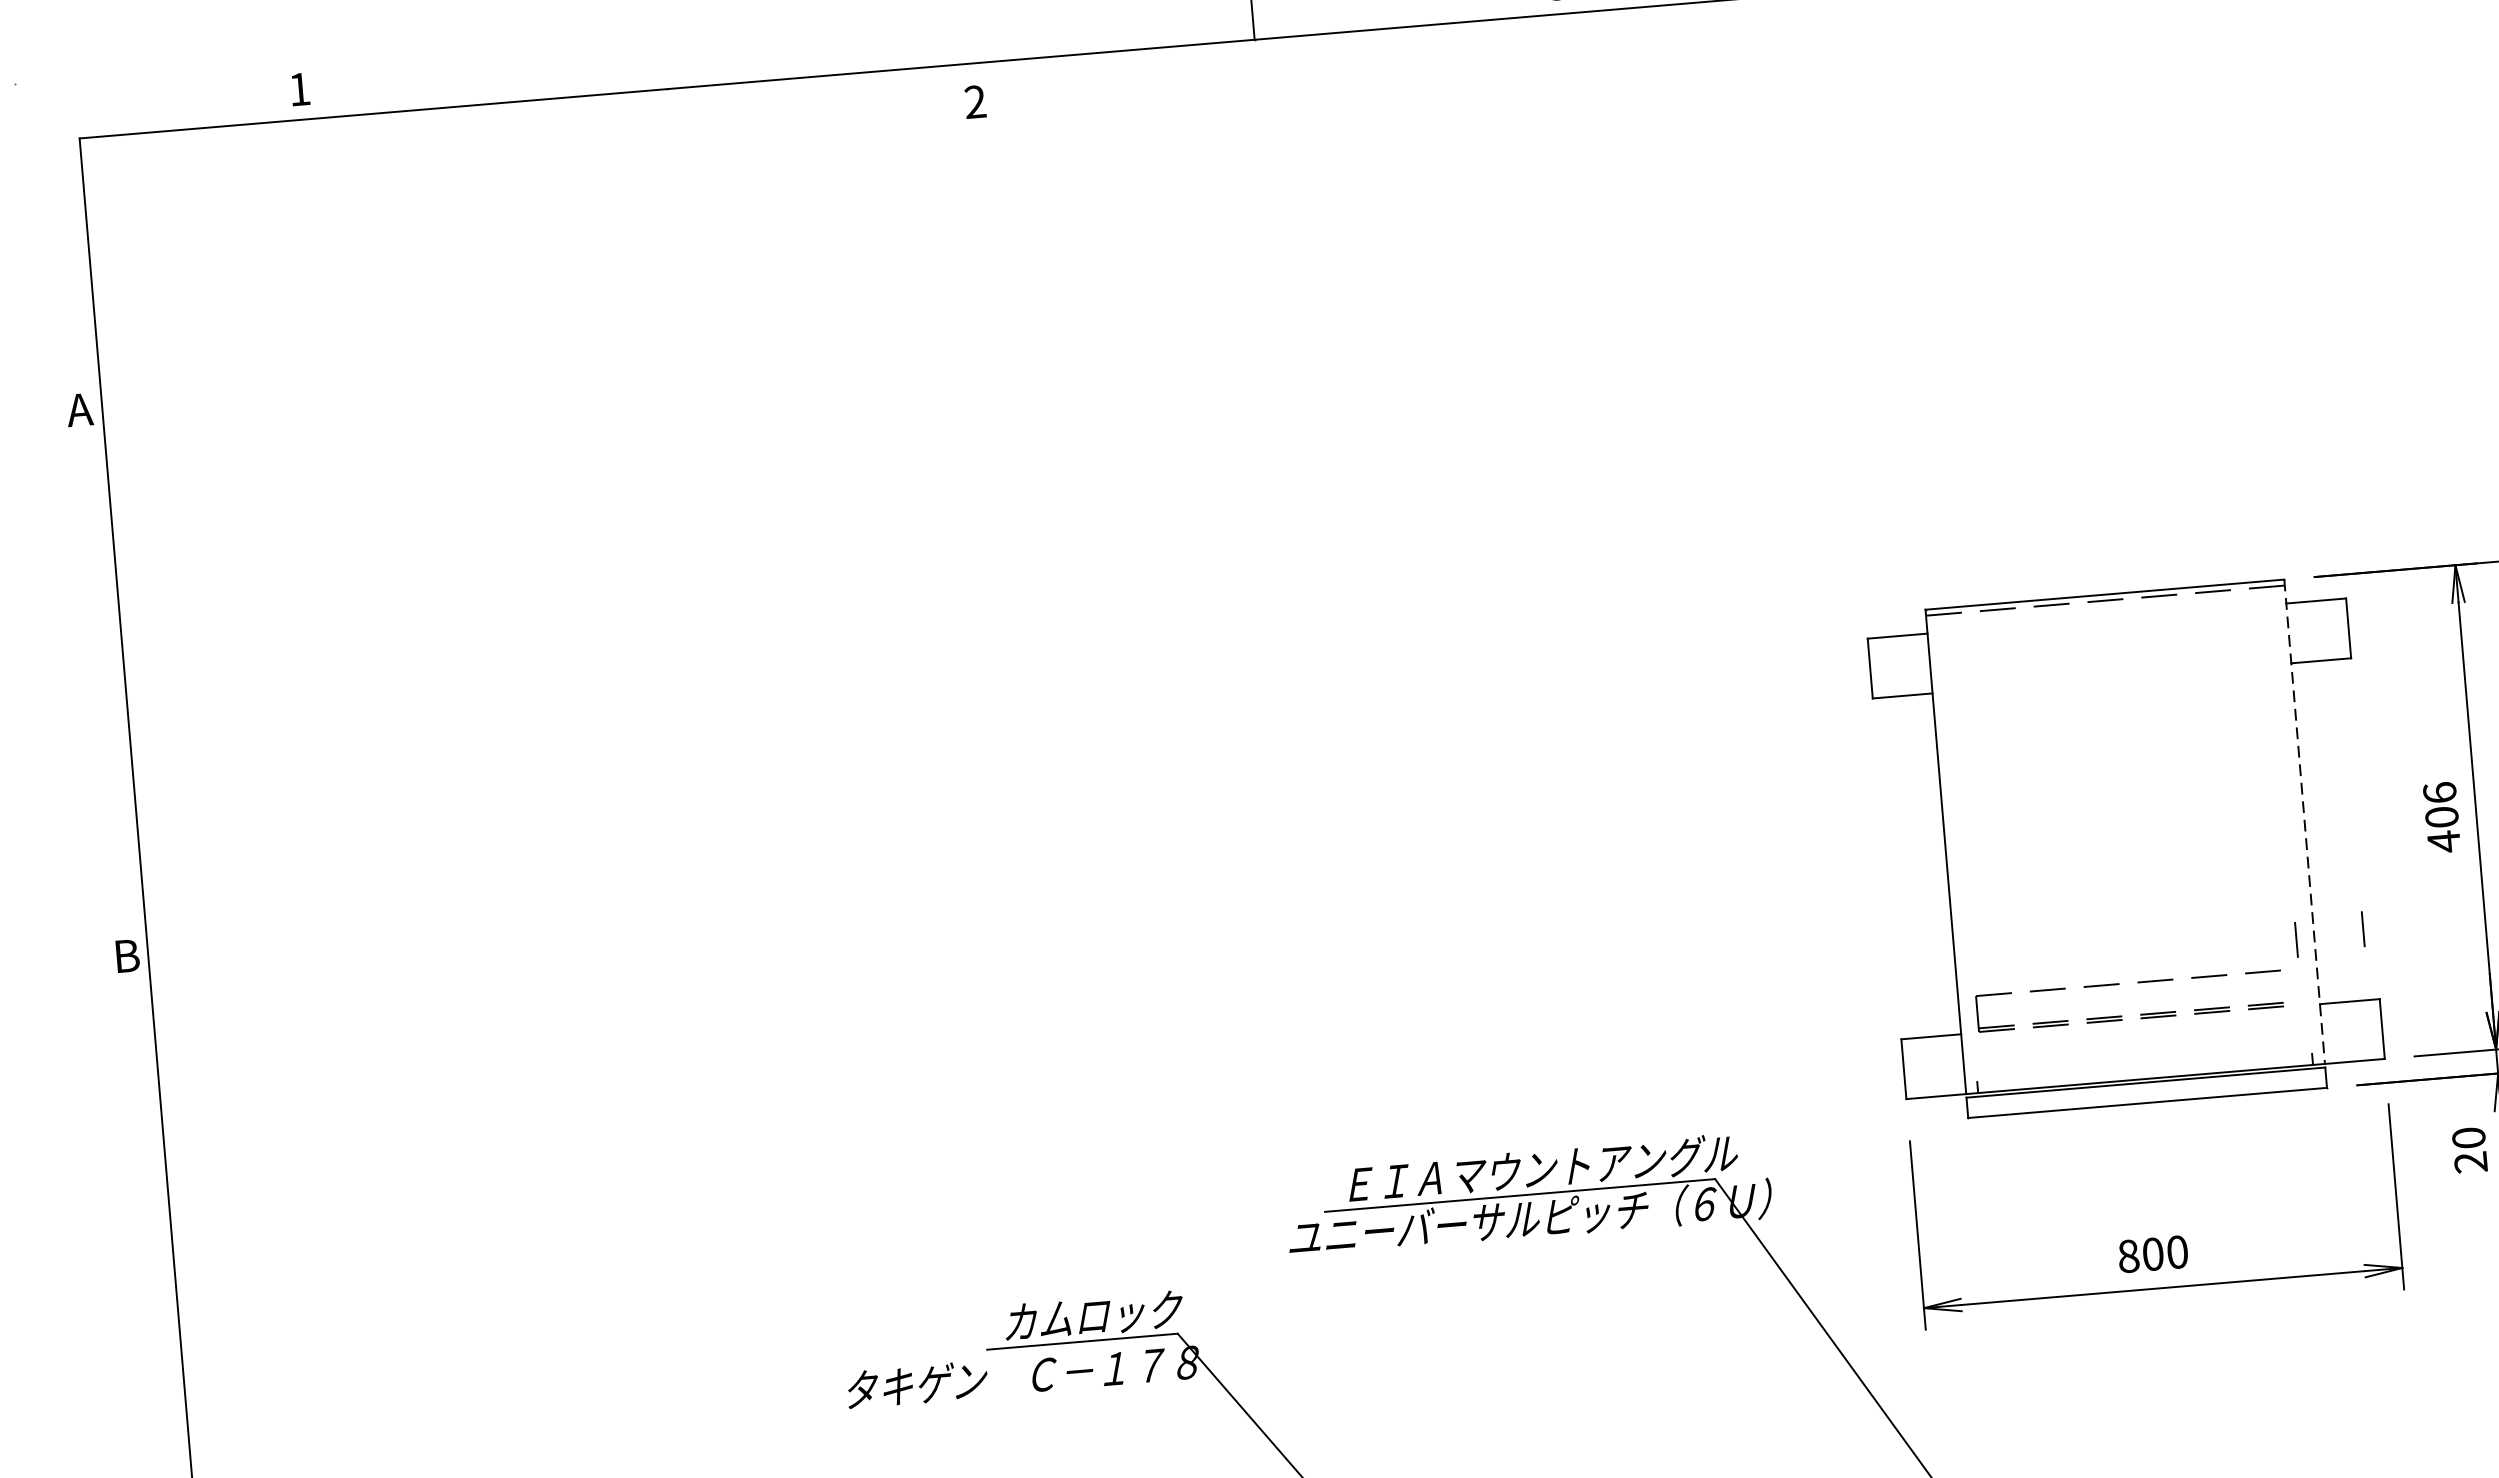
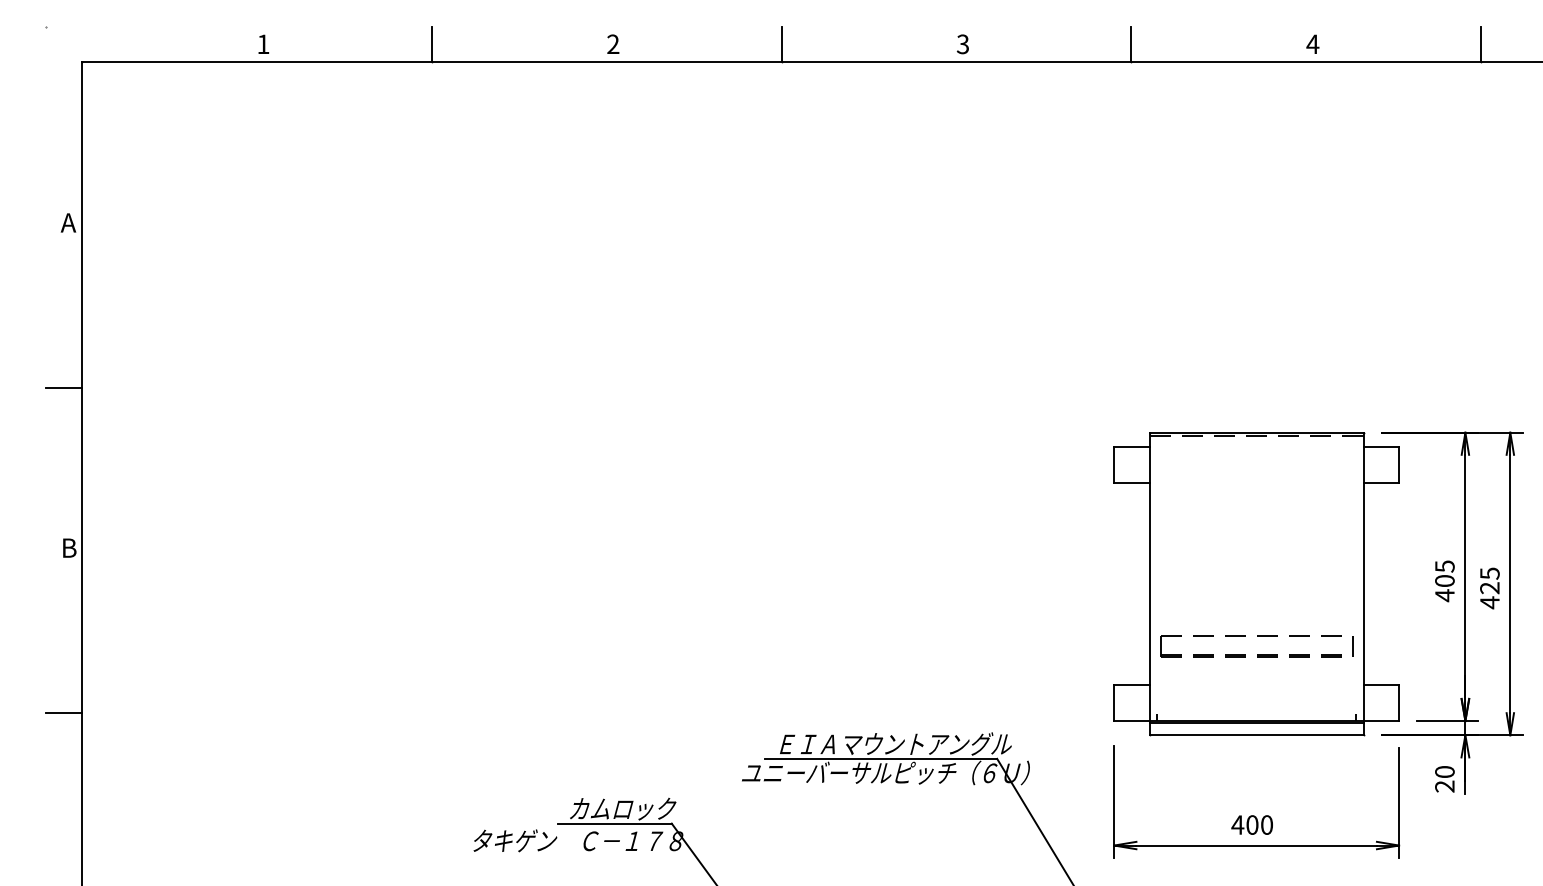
line: (664, 59) -> (431, 44), added
text: (299, 88) -> (263, 43), moved
text: (975, 100) -> (613, 43), moved
line: (94, 687) -> (63, 387), added
text: (2439, 792) -> (1444, 566), 406 -> 405
line: (2304, 822) -> (1363, 577), dashed -> solid
line: (2362, 929) -> (1392, 643), removed
part: (2121, 1015) -> (1245, 654), moved
line: (140, 1232) -> (63, 712), added
text: (2127, 1255) -> (1237, 824), 800 -> 400

